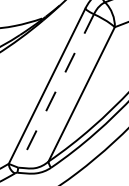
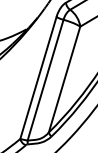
line: (55, 91) -> (45, 80), dashed -> solid

